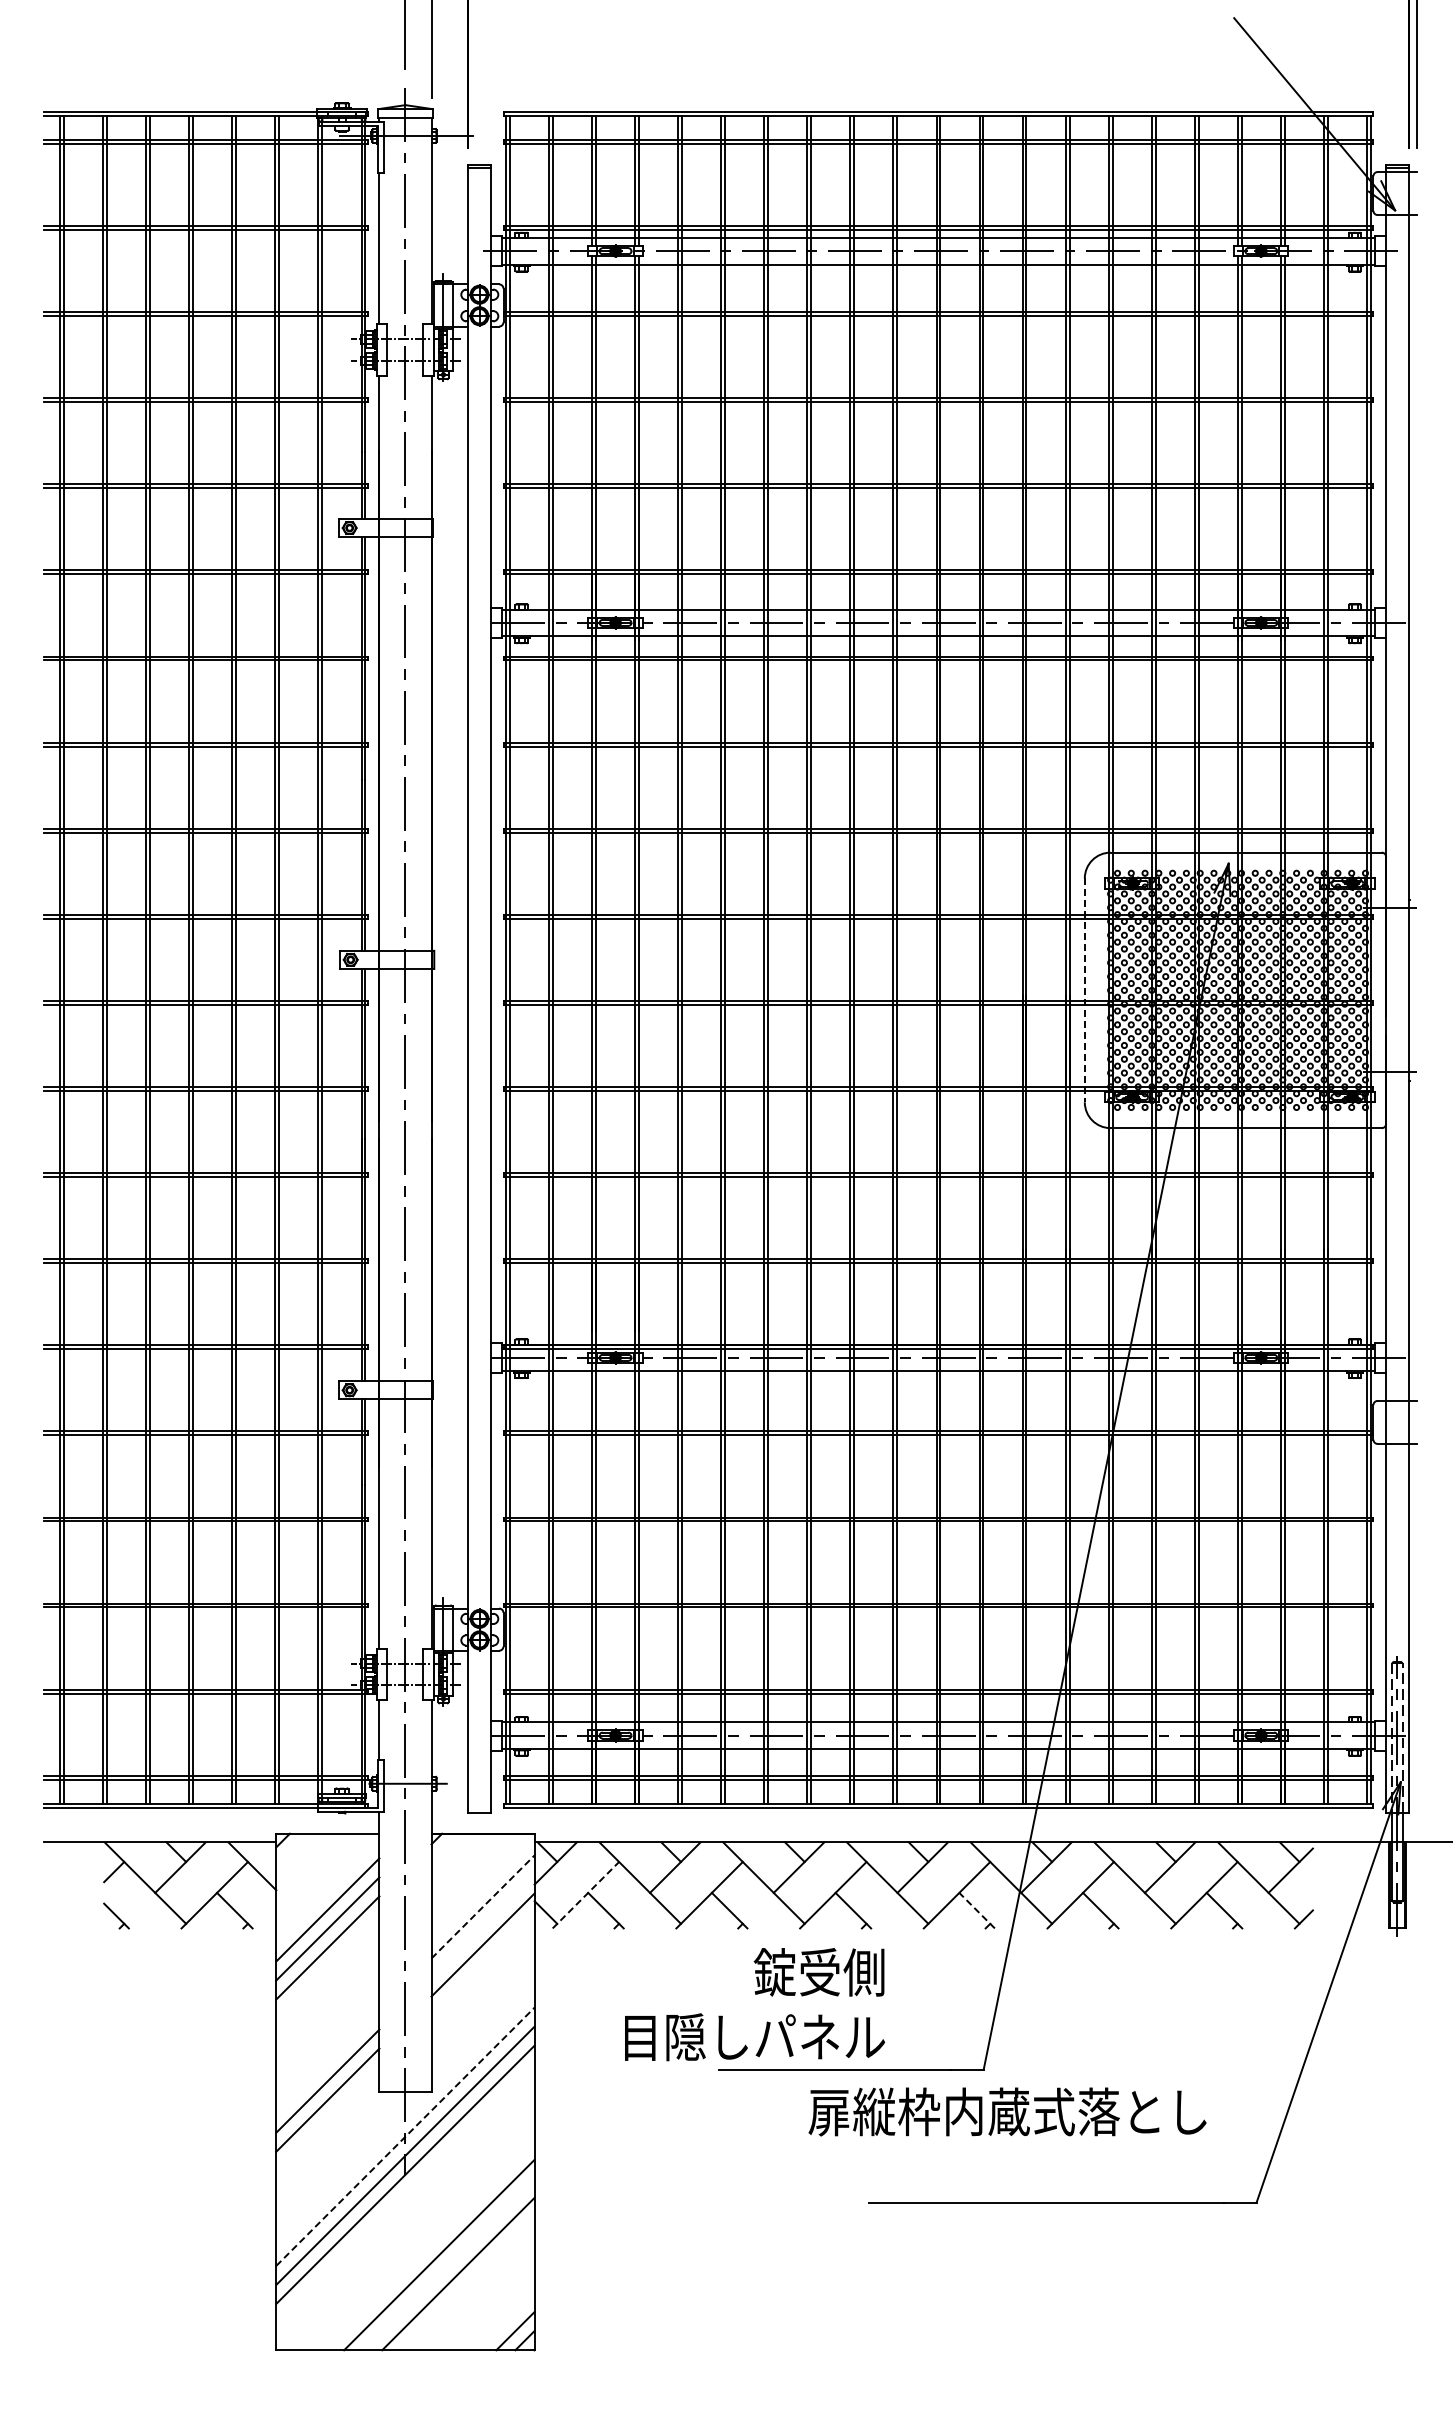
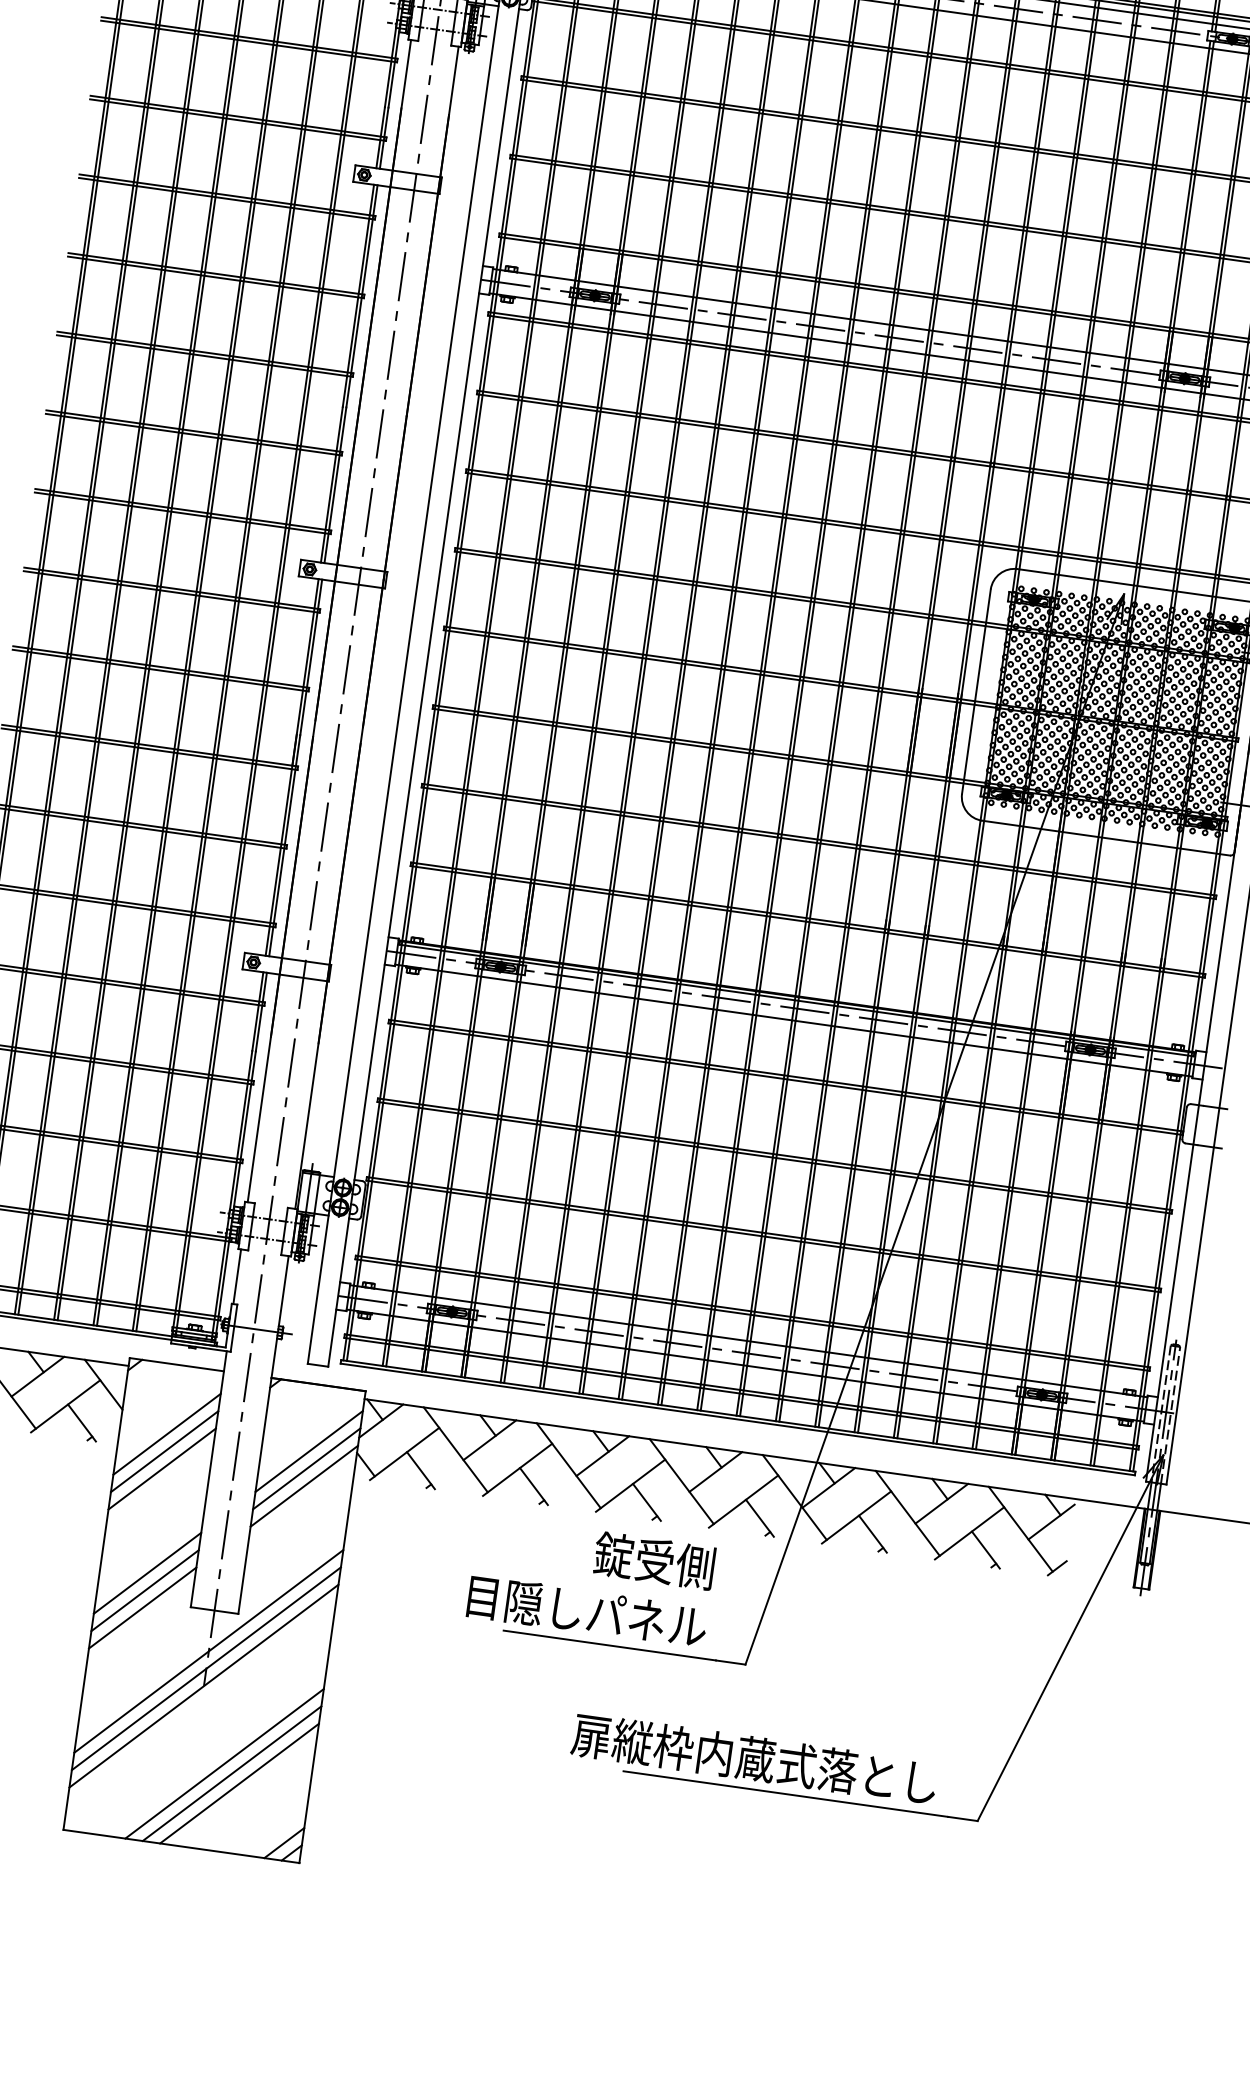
line: (1084, 990) -> (976, 691), dashed -> solid
line: (585, 1895) -> (404, 1454), dashed -> solid
line: (483, 1906) -> (309, 1451), dashed -> solid
line: (976, 1910) -> (759, 1518), dashed -> solid
line: (482, 1925) -> (306, 1468), added
text: (755, 2004) -> (592, 1582), moved
line: (327, 2061) -> (147, 1572), added
text: (1007, 2111) -> (754, 1758), moved
line: (405, 2136) -> (208, 1651), dashed -> solid
line: (448, 2264) -> (231, 1773), added

